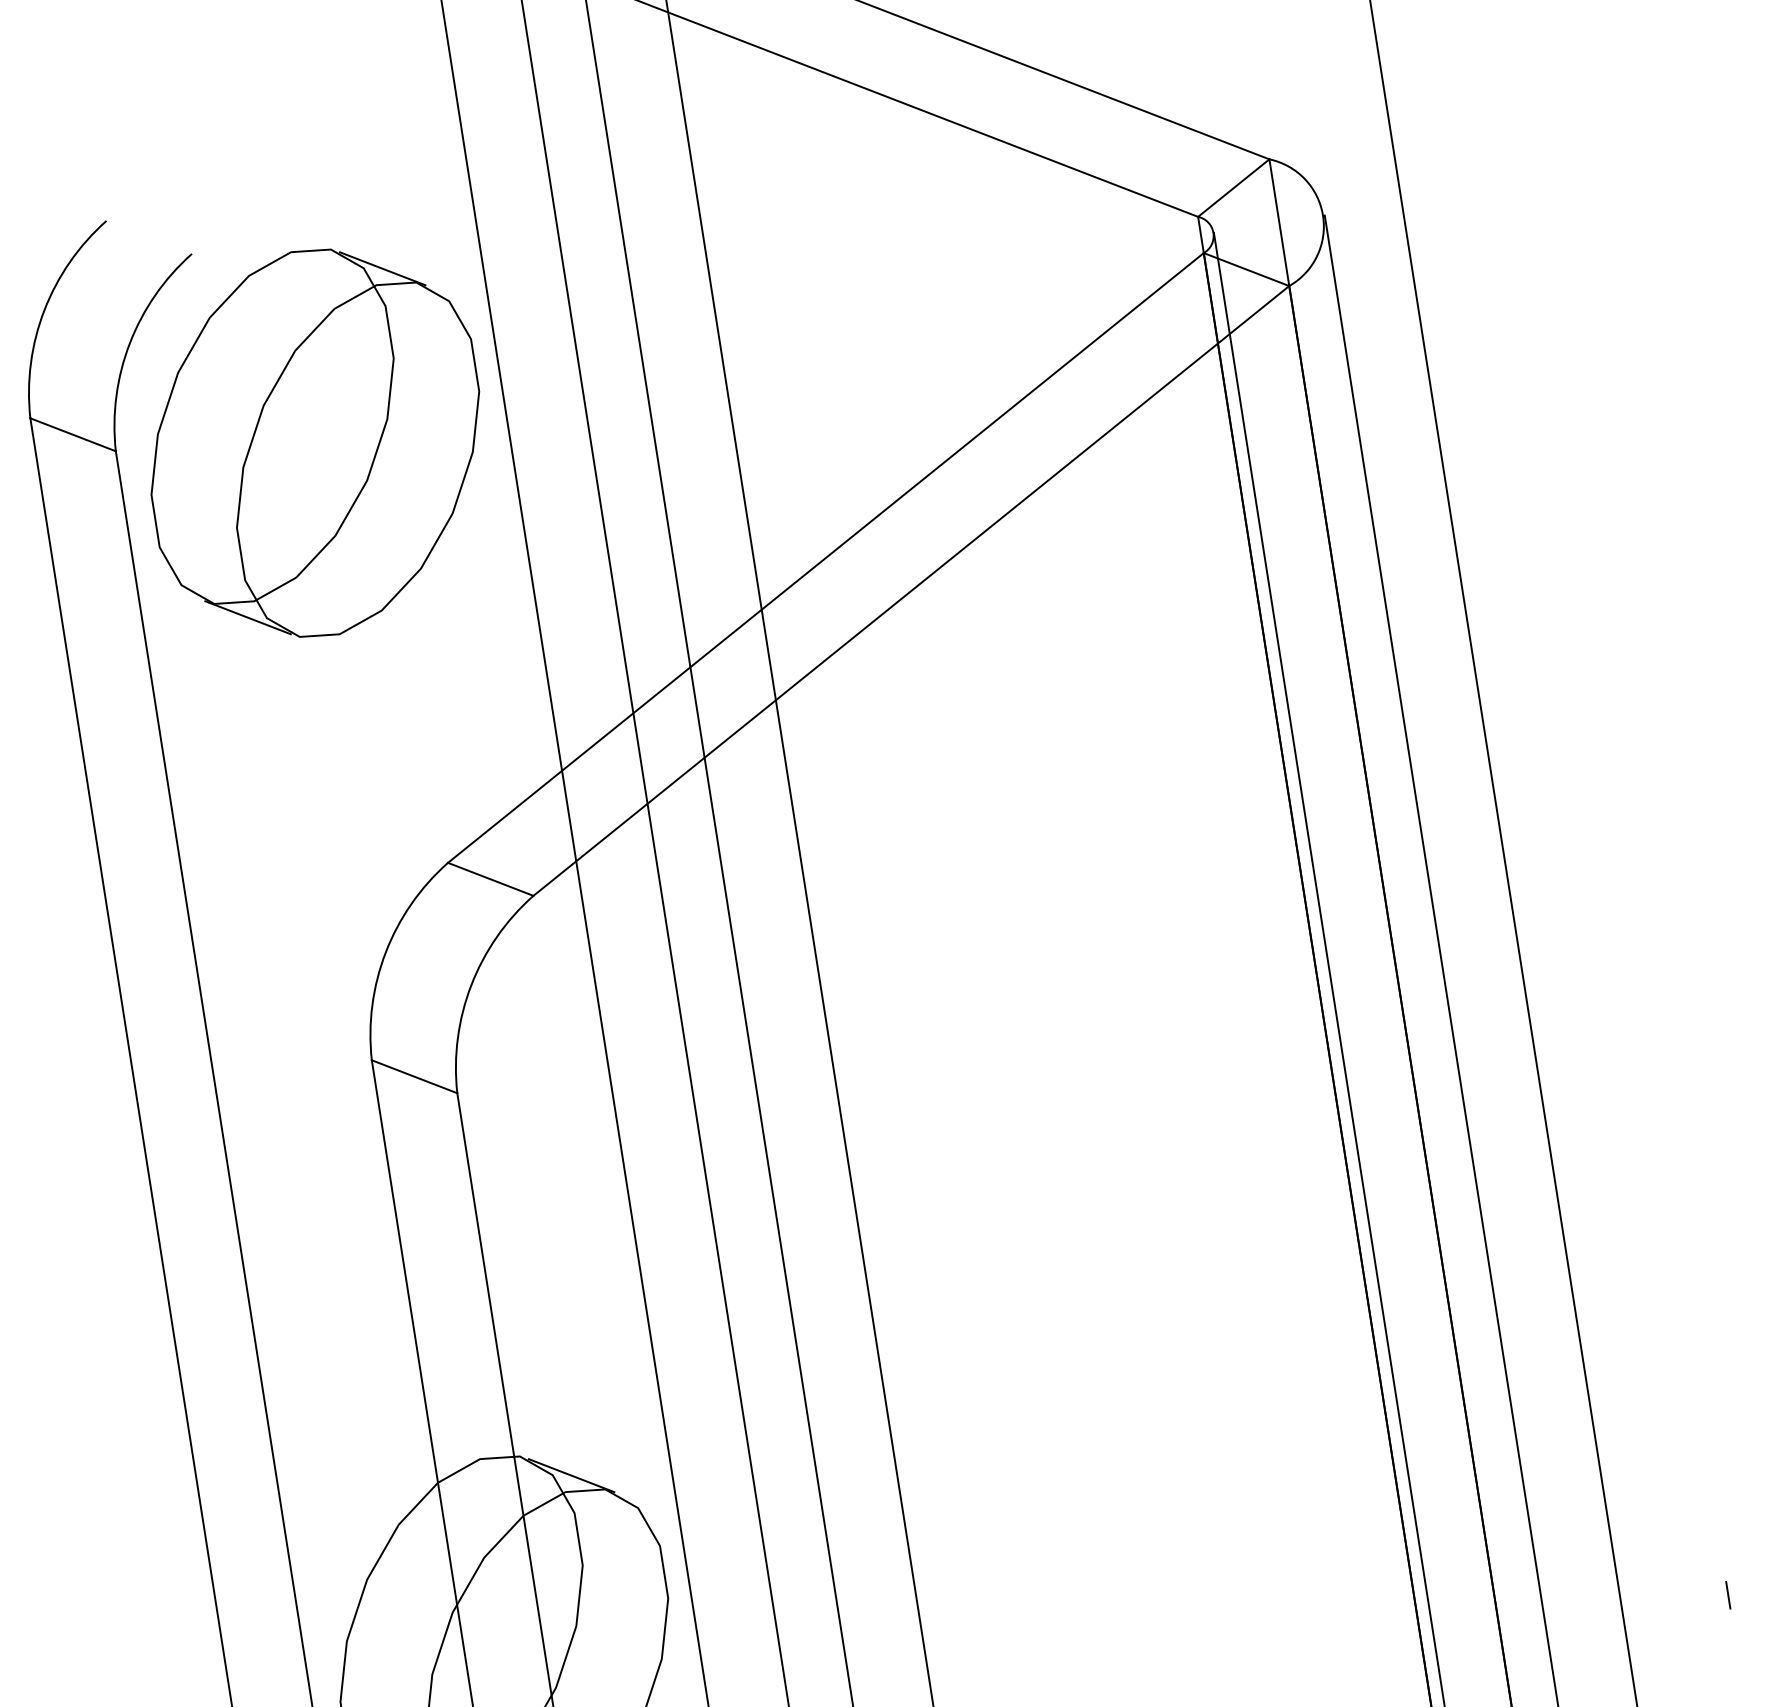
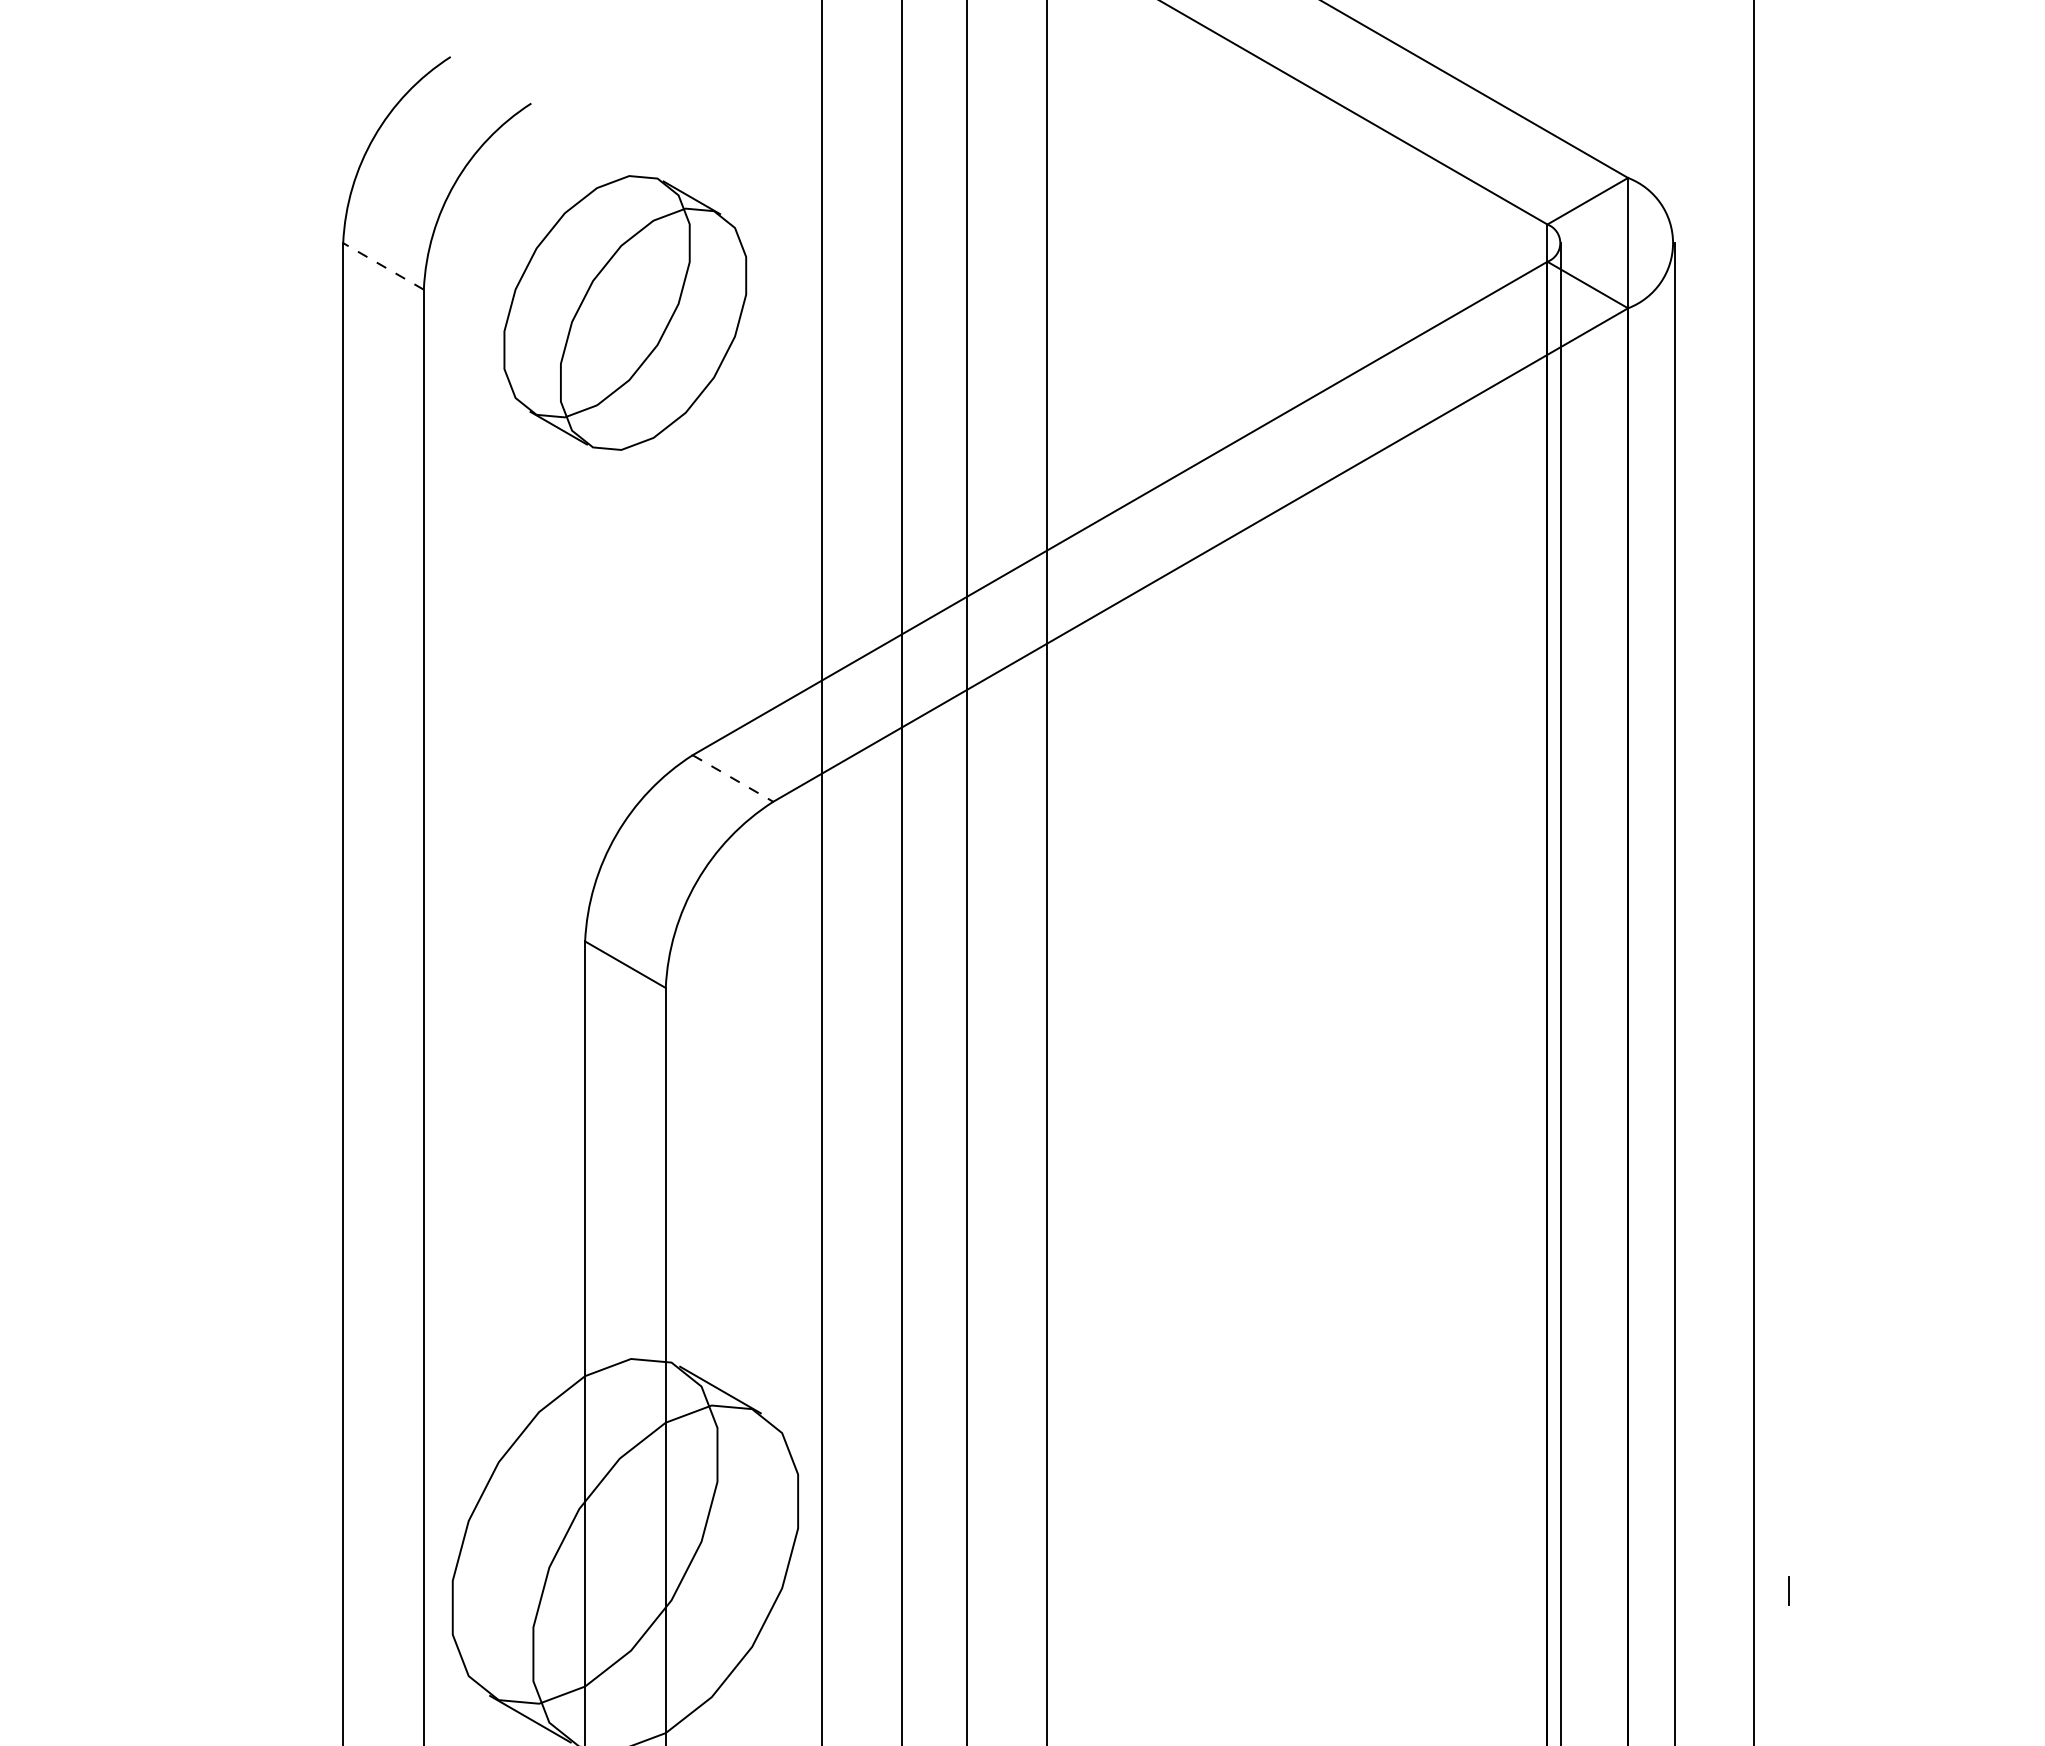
line: (73, 434) -> (383, 266), solid -> dashed
part: (314, 442) -> (624, 312), size x0.7
line: (490, 879) -> (732, 778), solid -> dashed
line: (1727, 1594) -> (1788, 1590), moved

